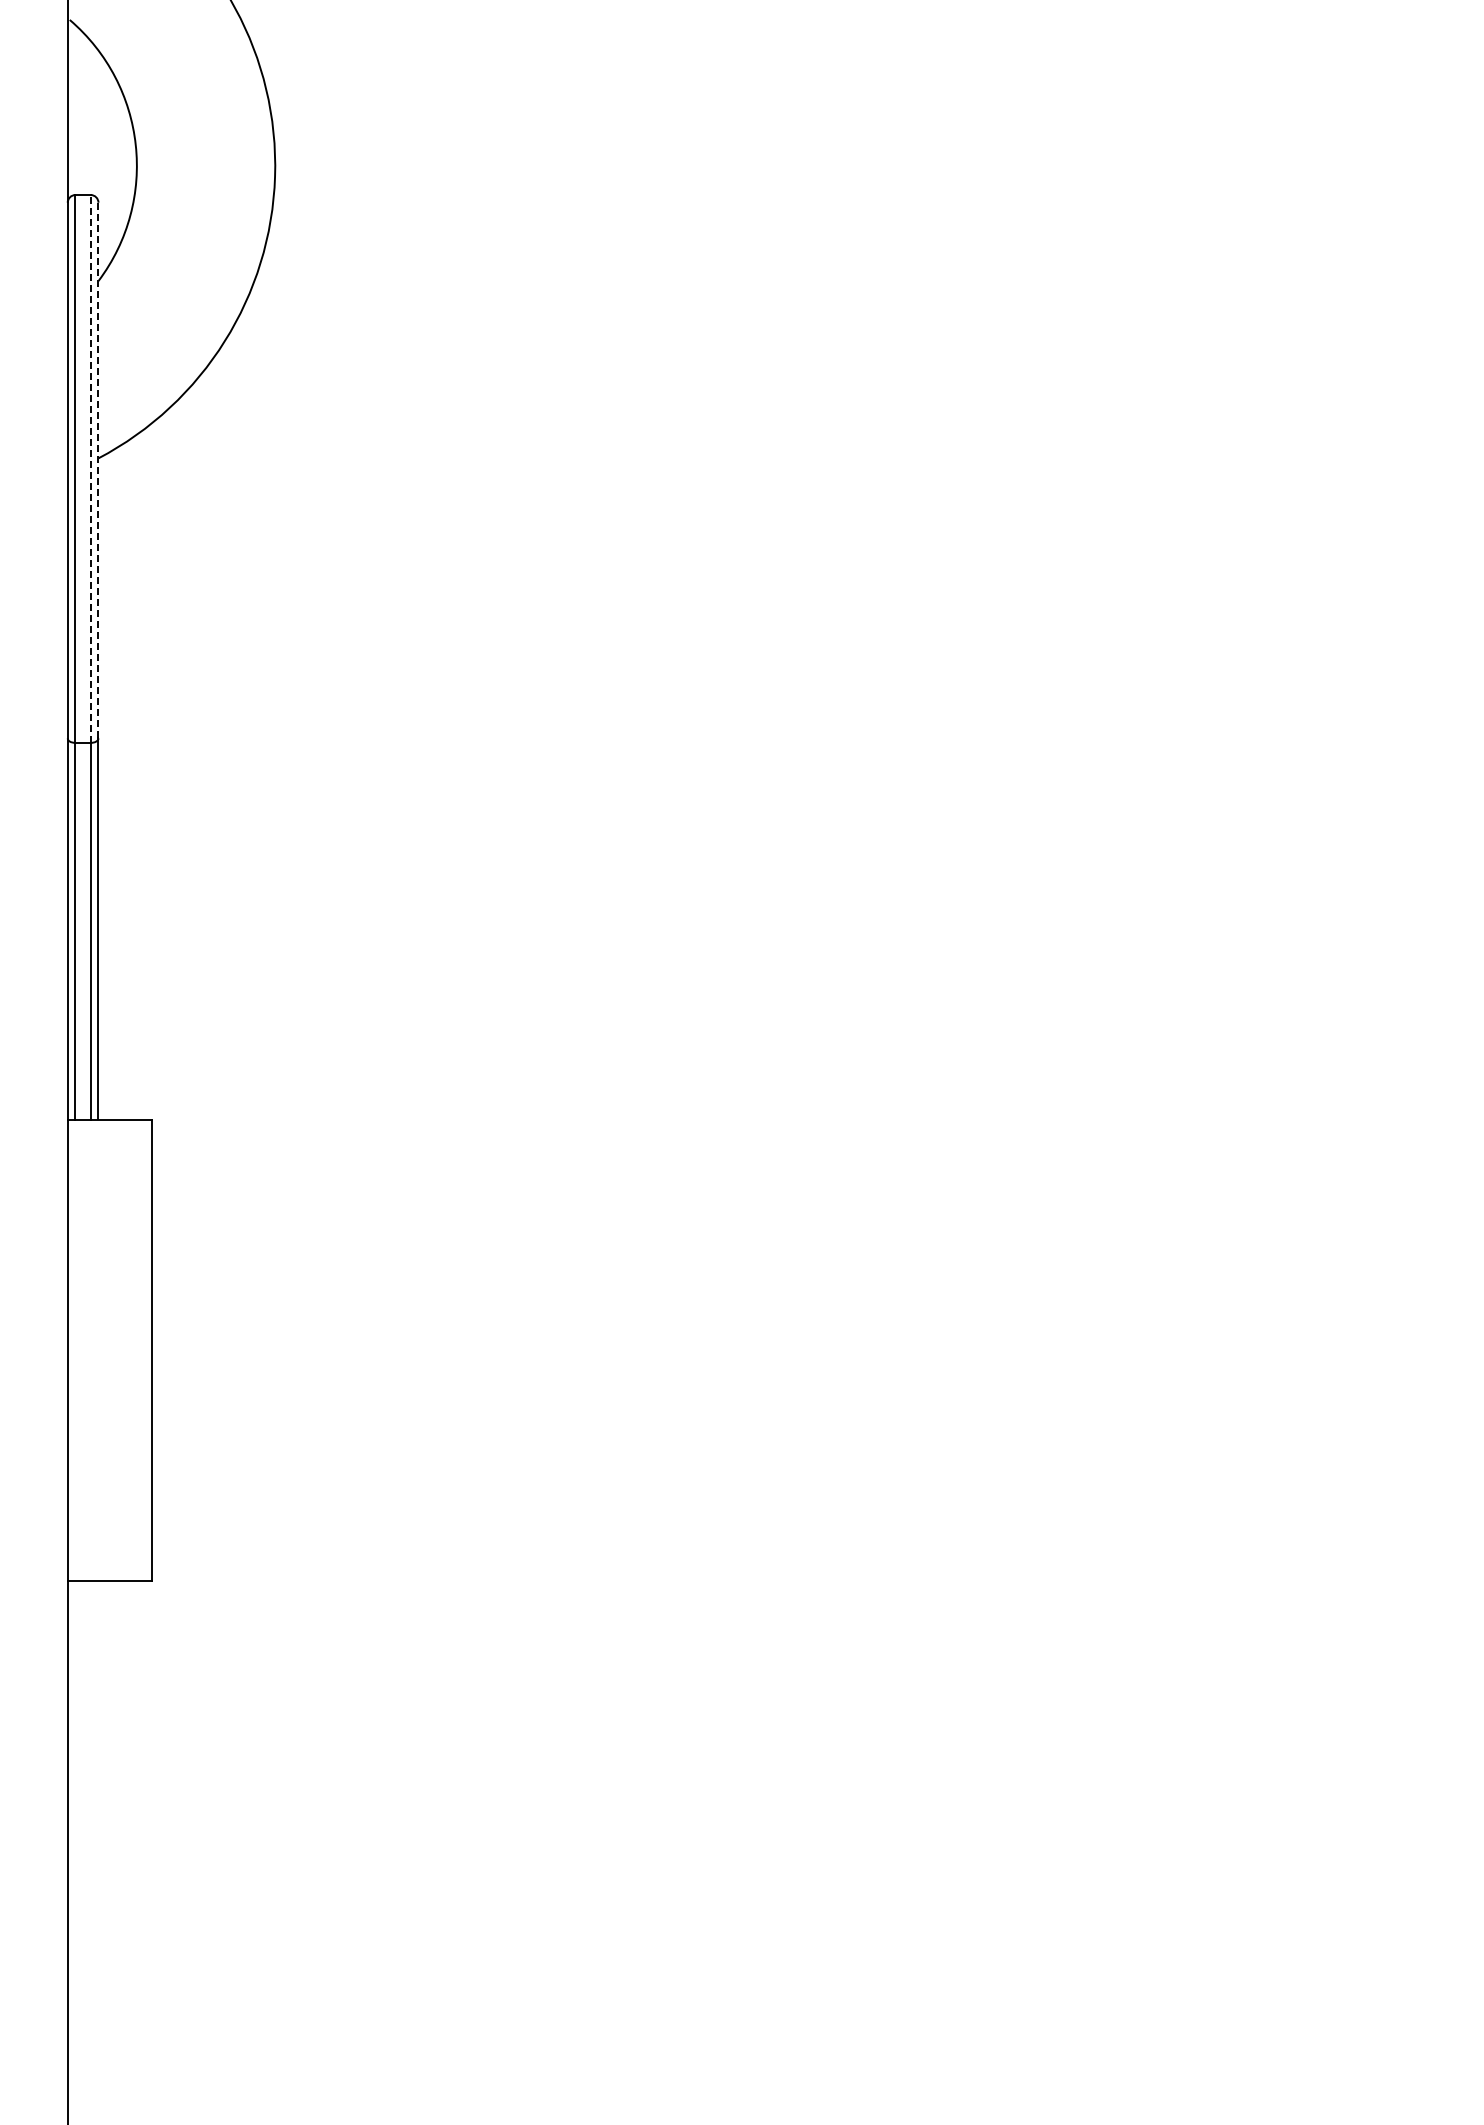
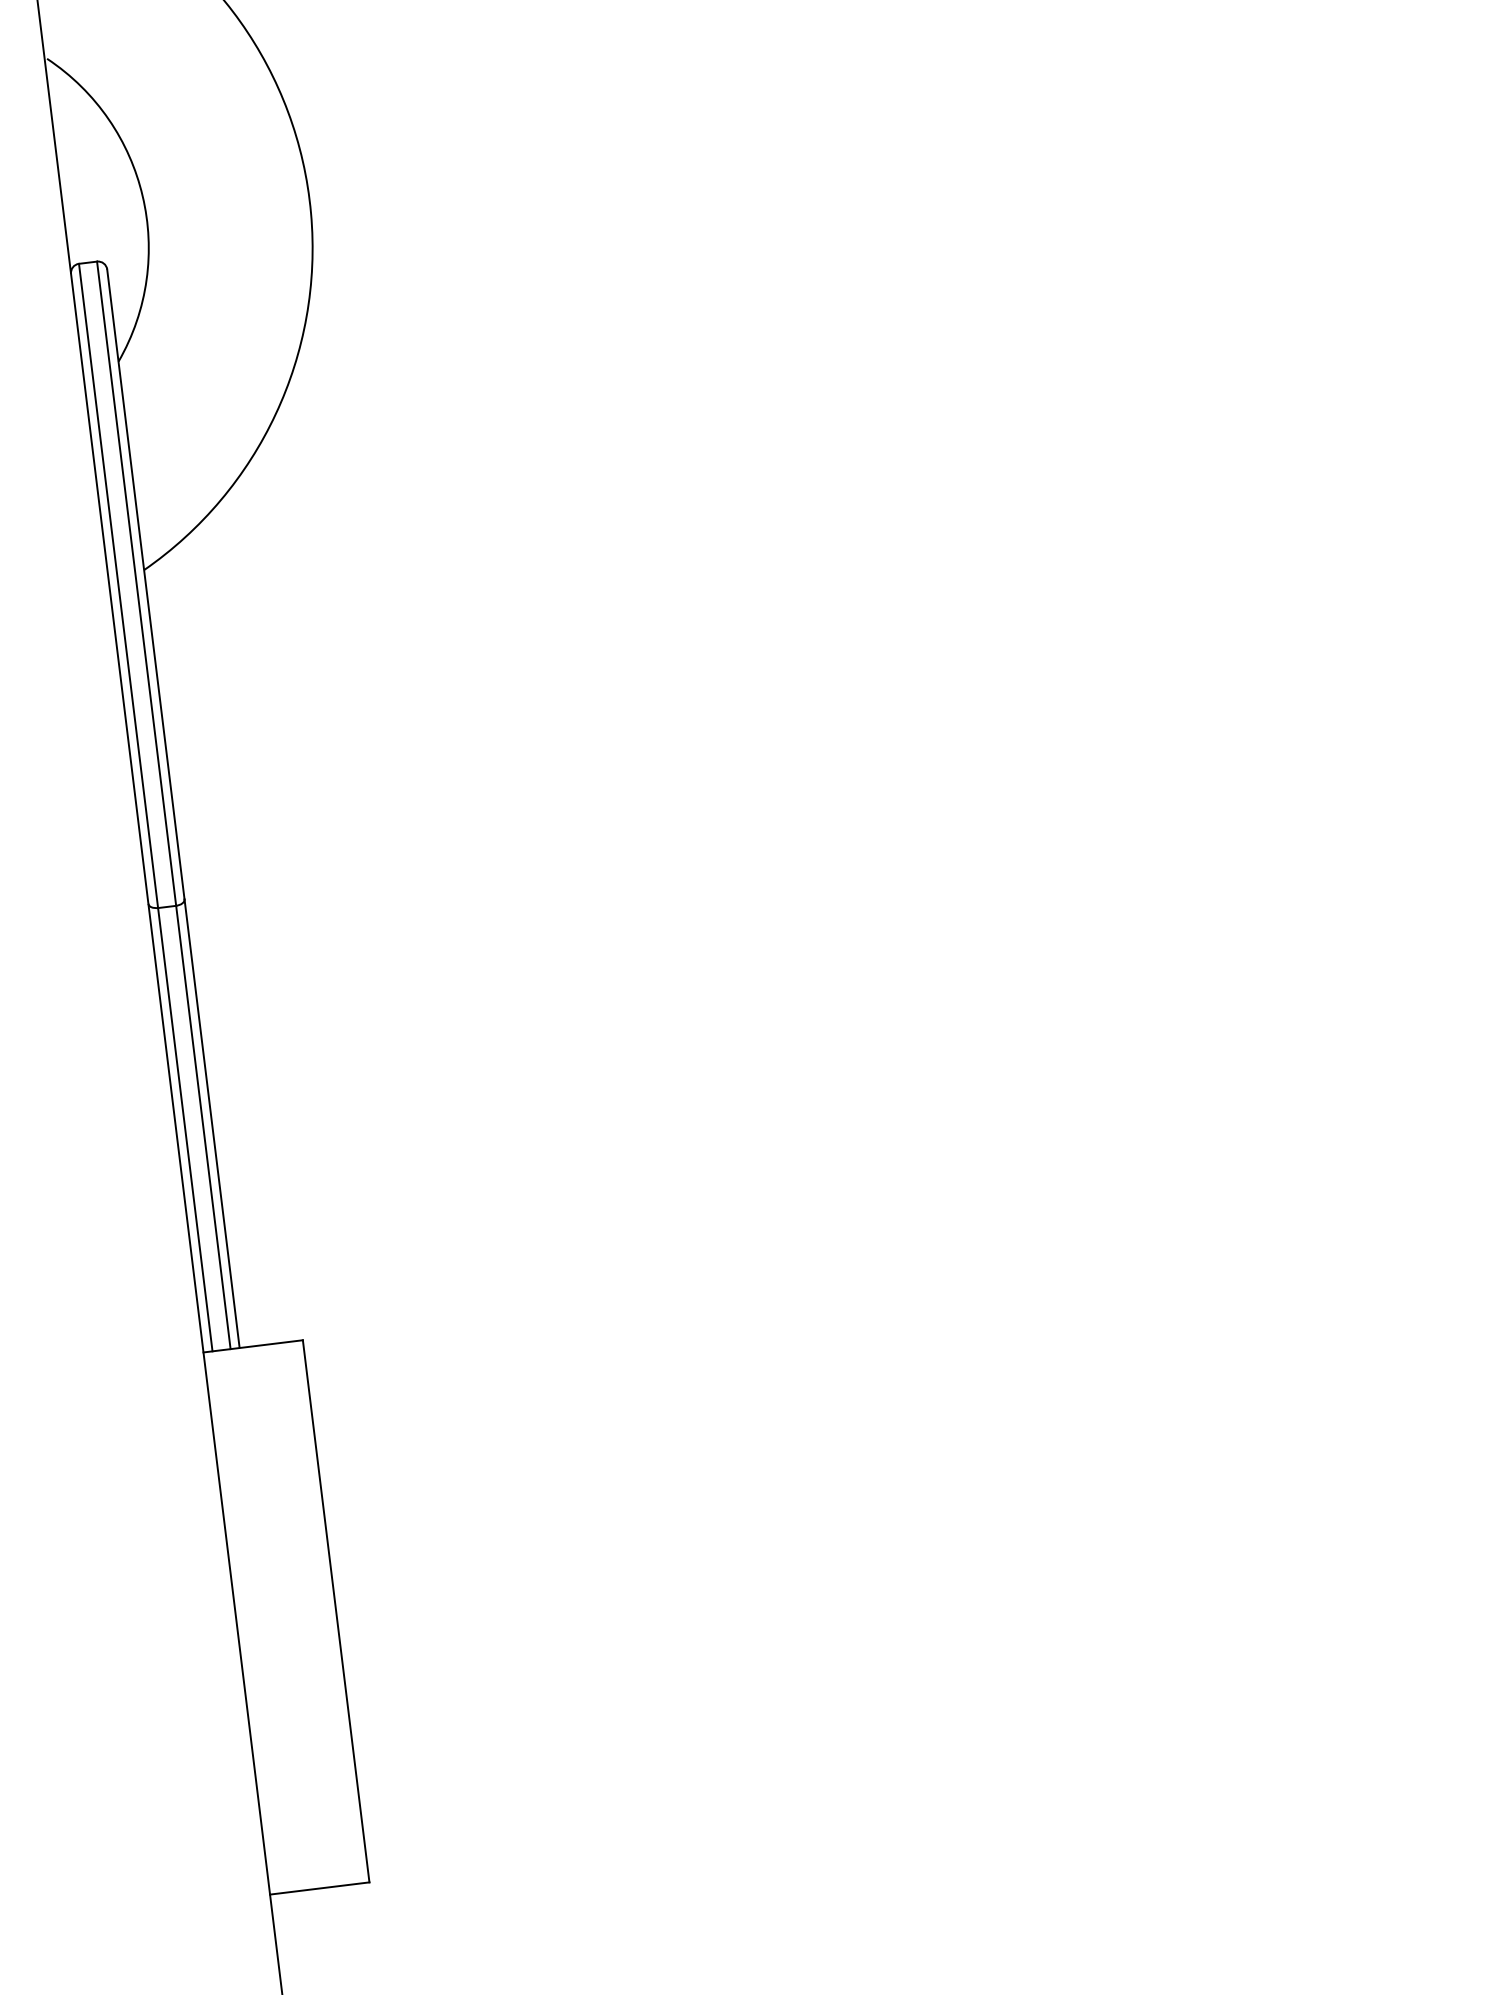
line: (90, 469) -> (136, 584), dashed -> solid
line: (98, 470) -> (145, 584), dashed -> solid

